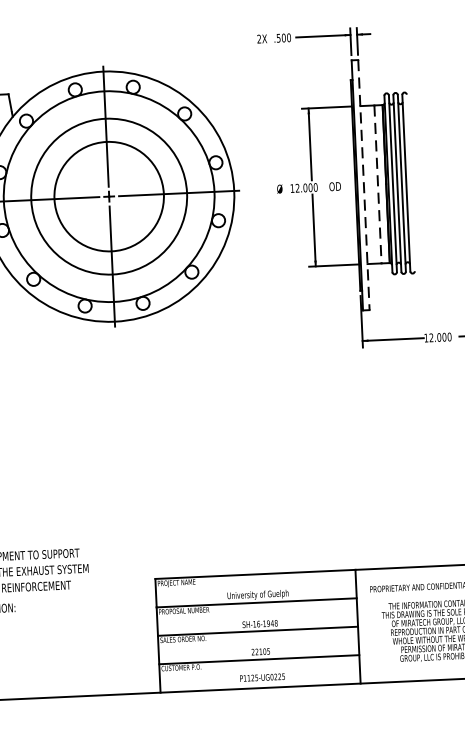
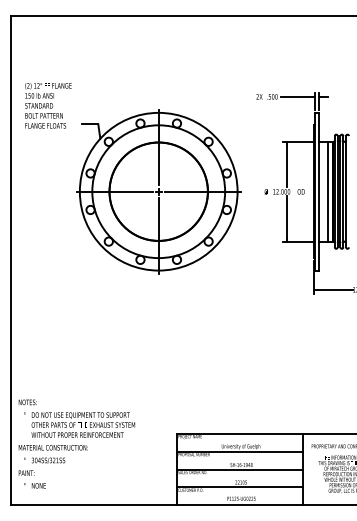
line: (364, 184) -> (319, 191), dashed -> solid
line: (378, 184) -> (328, 191), dashed -> solid
circle: (108, 196) -> (158, 191), size x1.43

